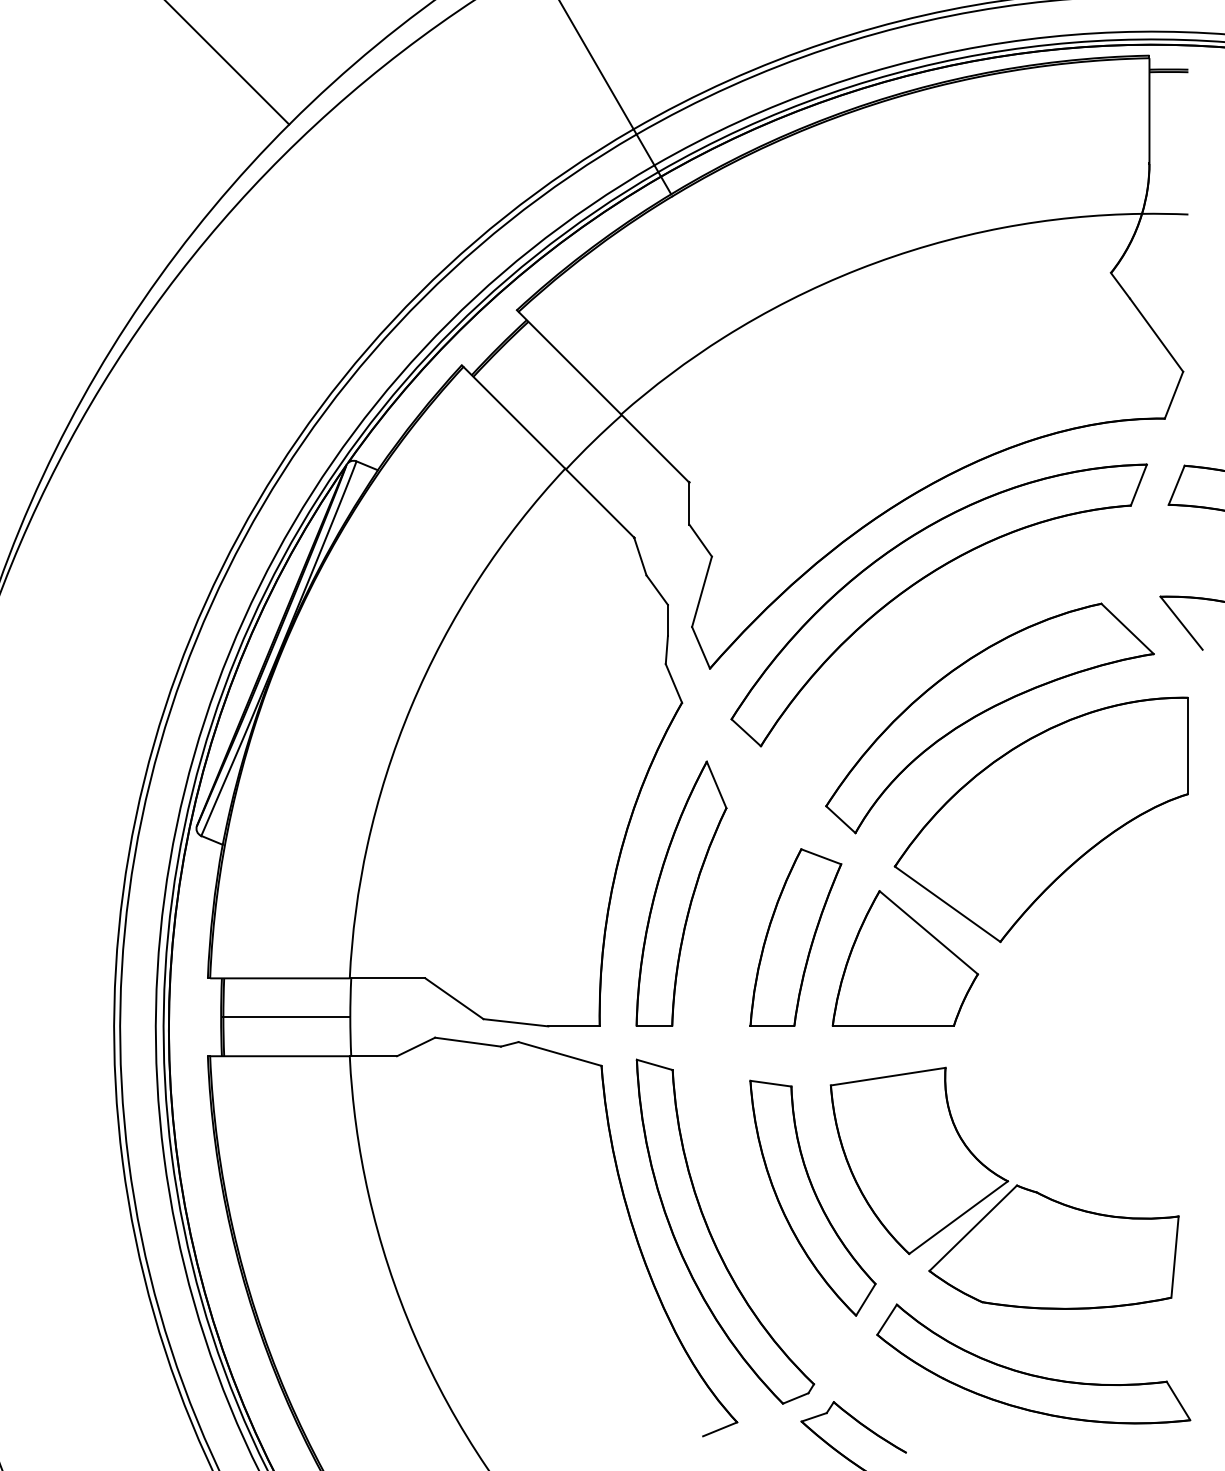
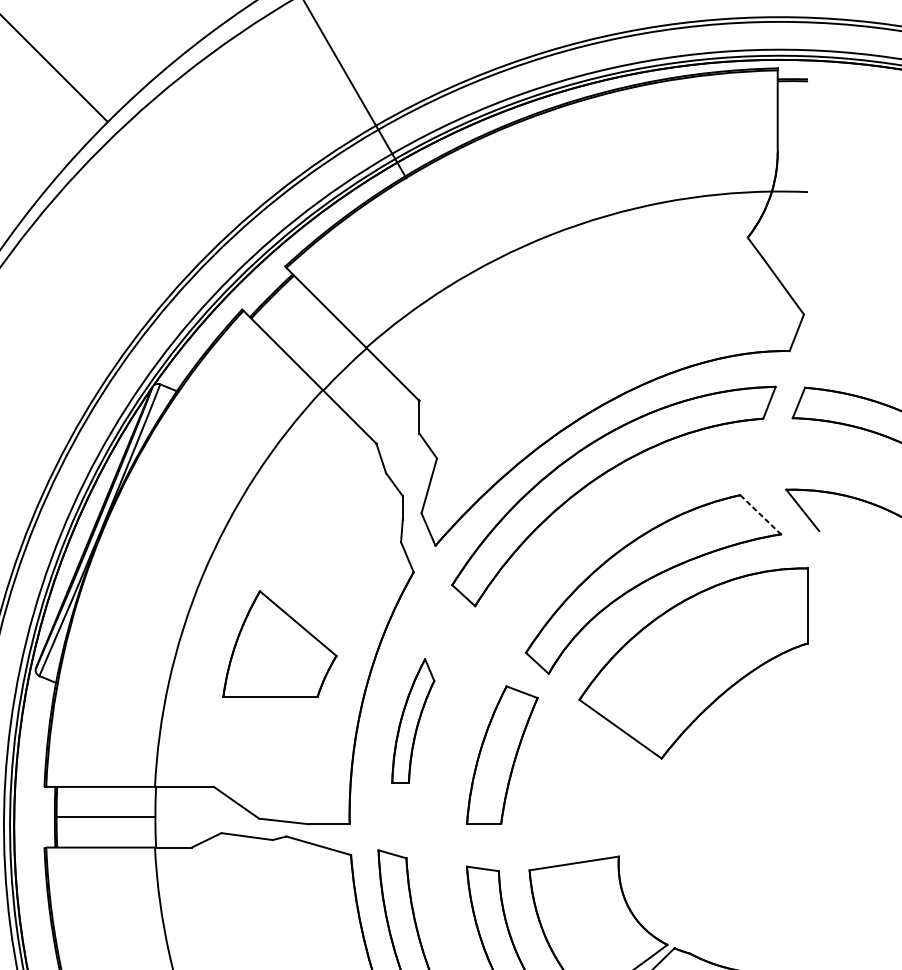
line: (1127, 629) -> (760, 515), solid -> dashed
part: (681, 893) -> (413, 720), size x0.6
part: (905, 958) -> (280, 643), moved

